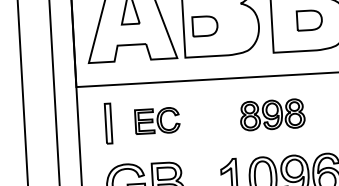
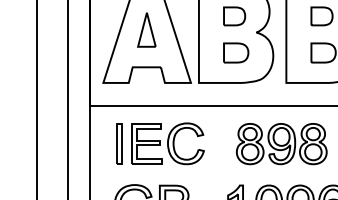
part: (205, 25) -> (236, 52), moved
part: (272, 115) -> (281, 144), size x1.43
part: (157, 120) -> (167, 143), size x1.67

